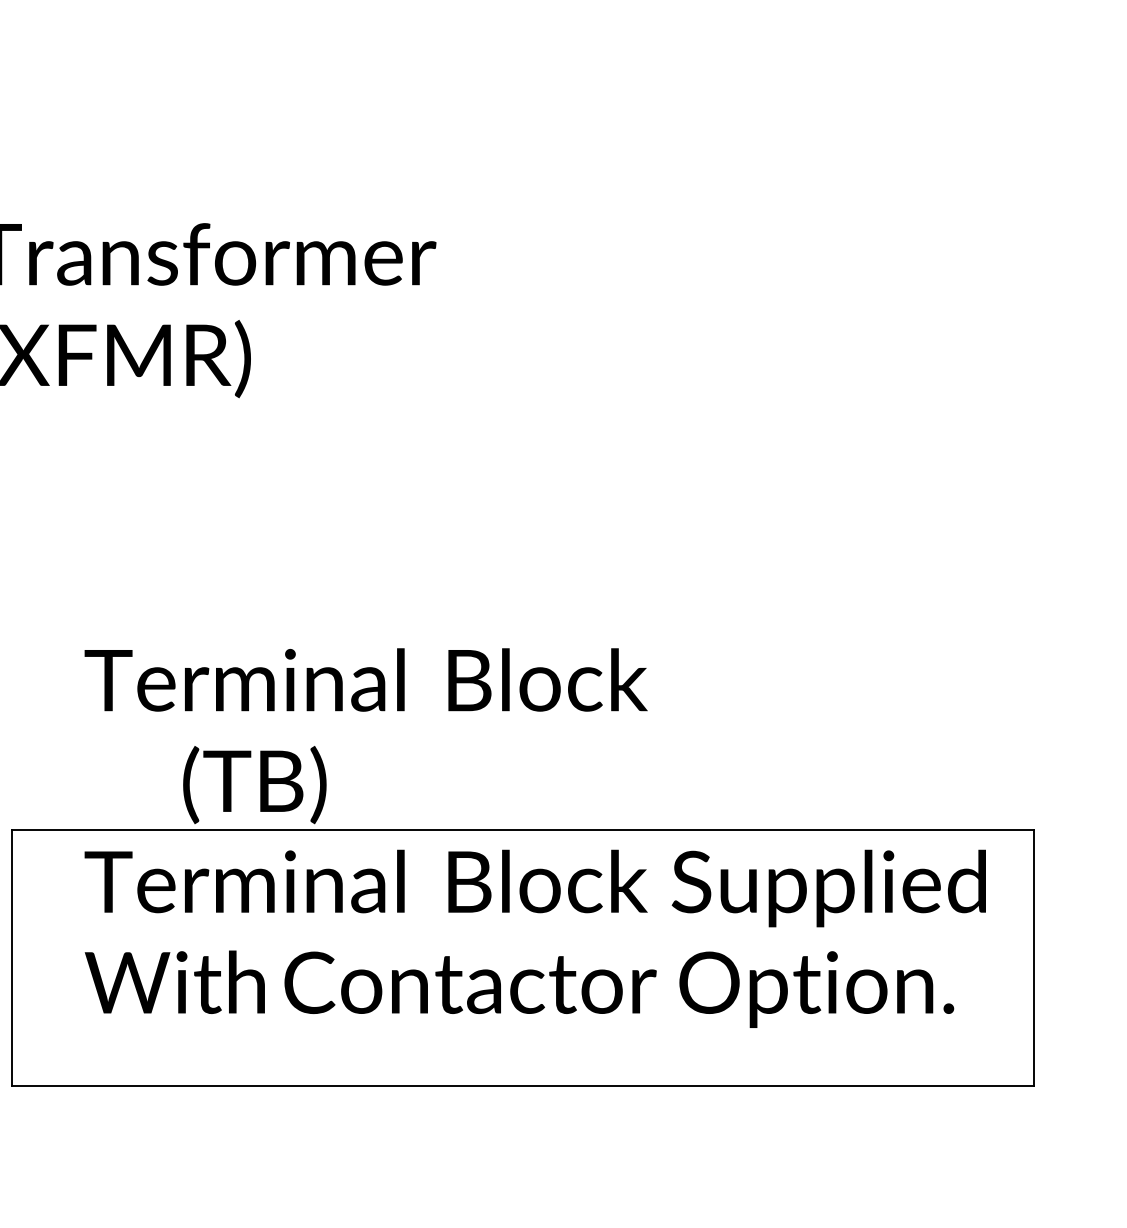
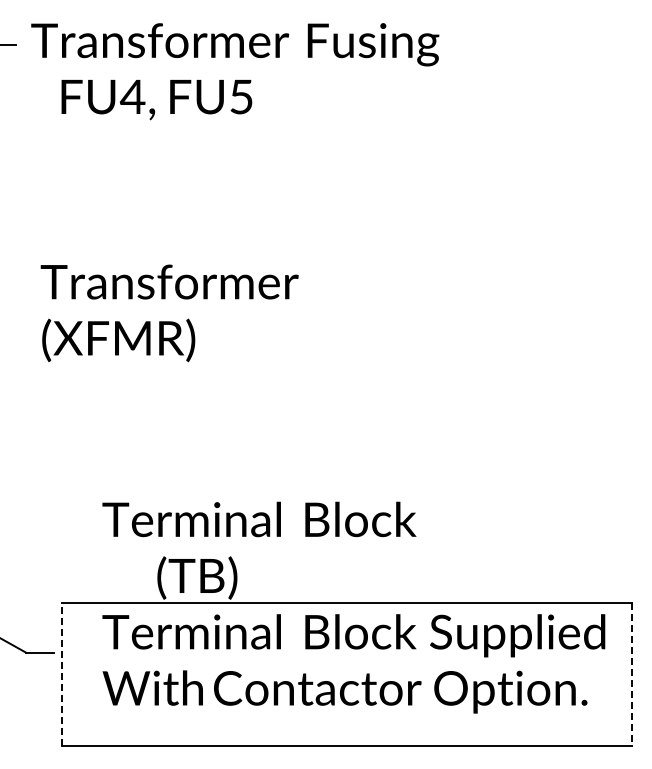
line: (11, 957) -> (61, 674), solid -> dashed
line: (1034, 959) -> (632, 675), solid -> dashed

